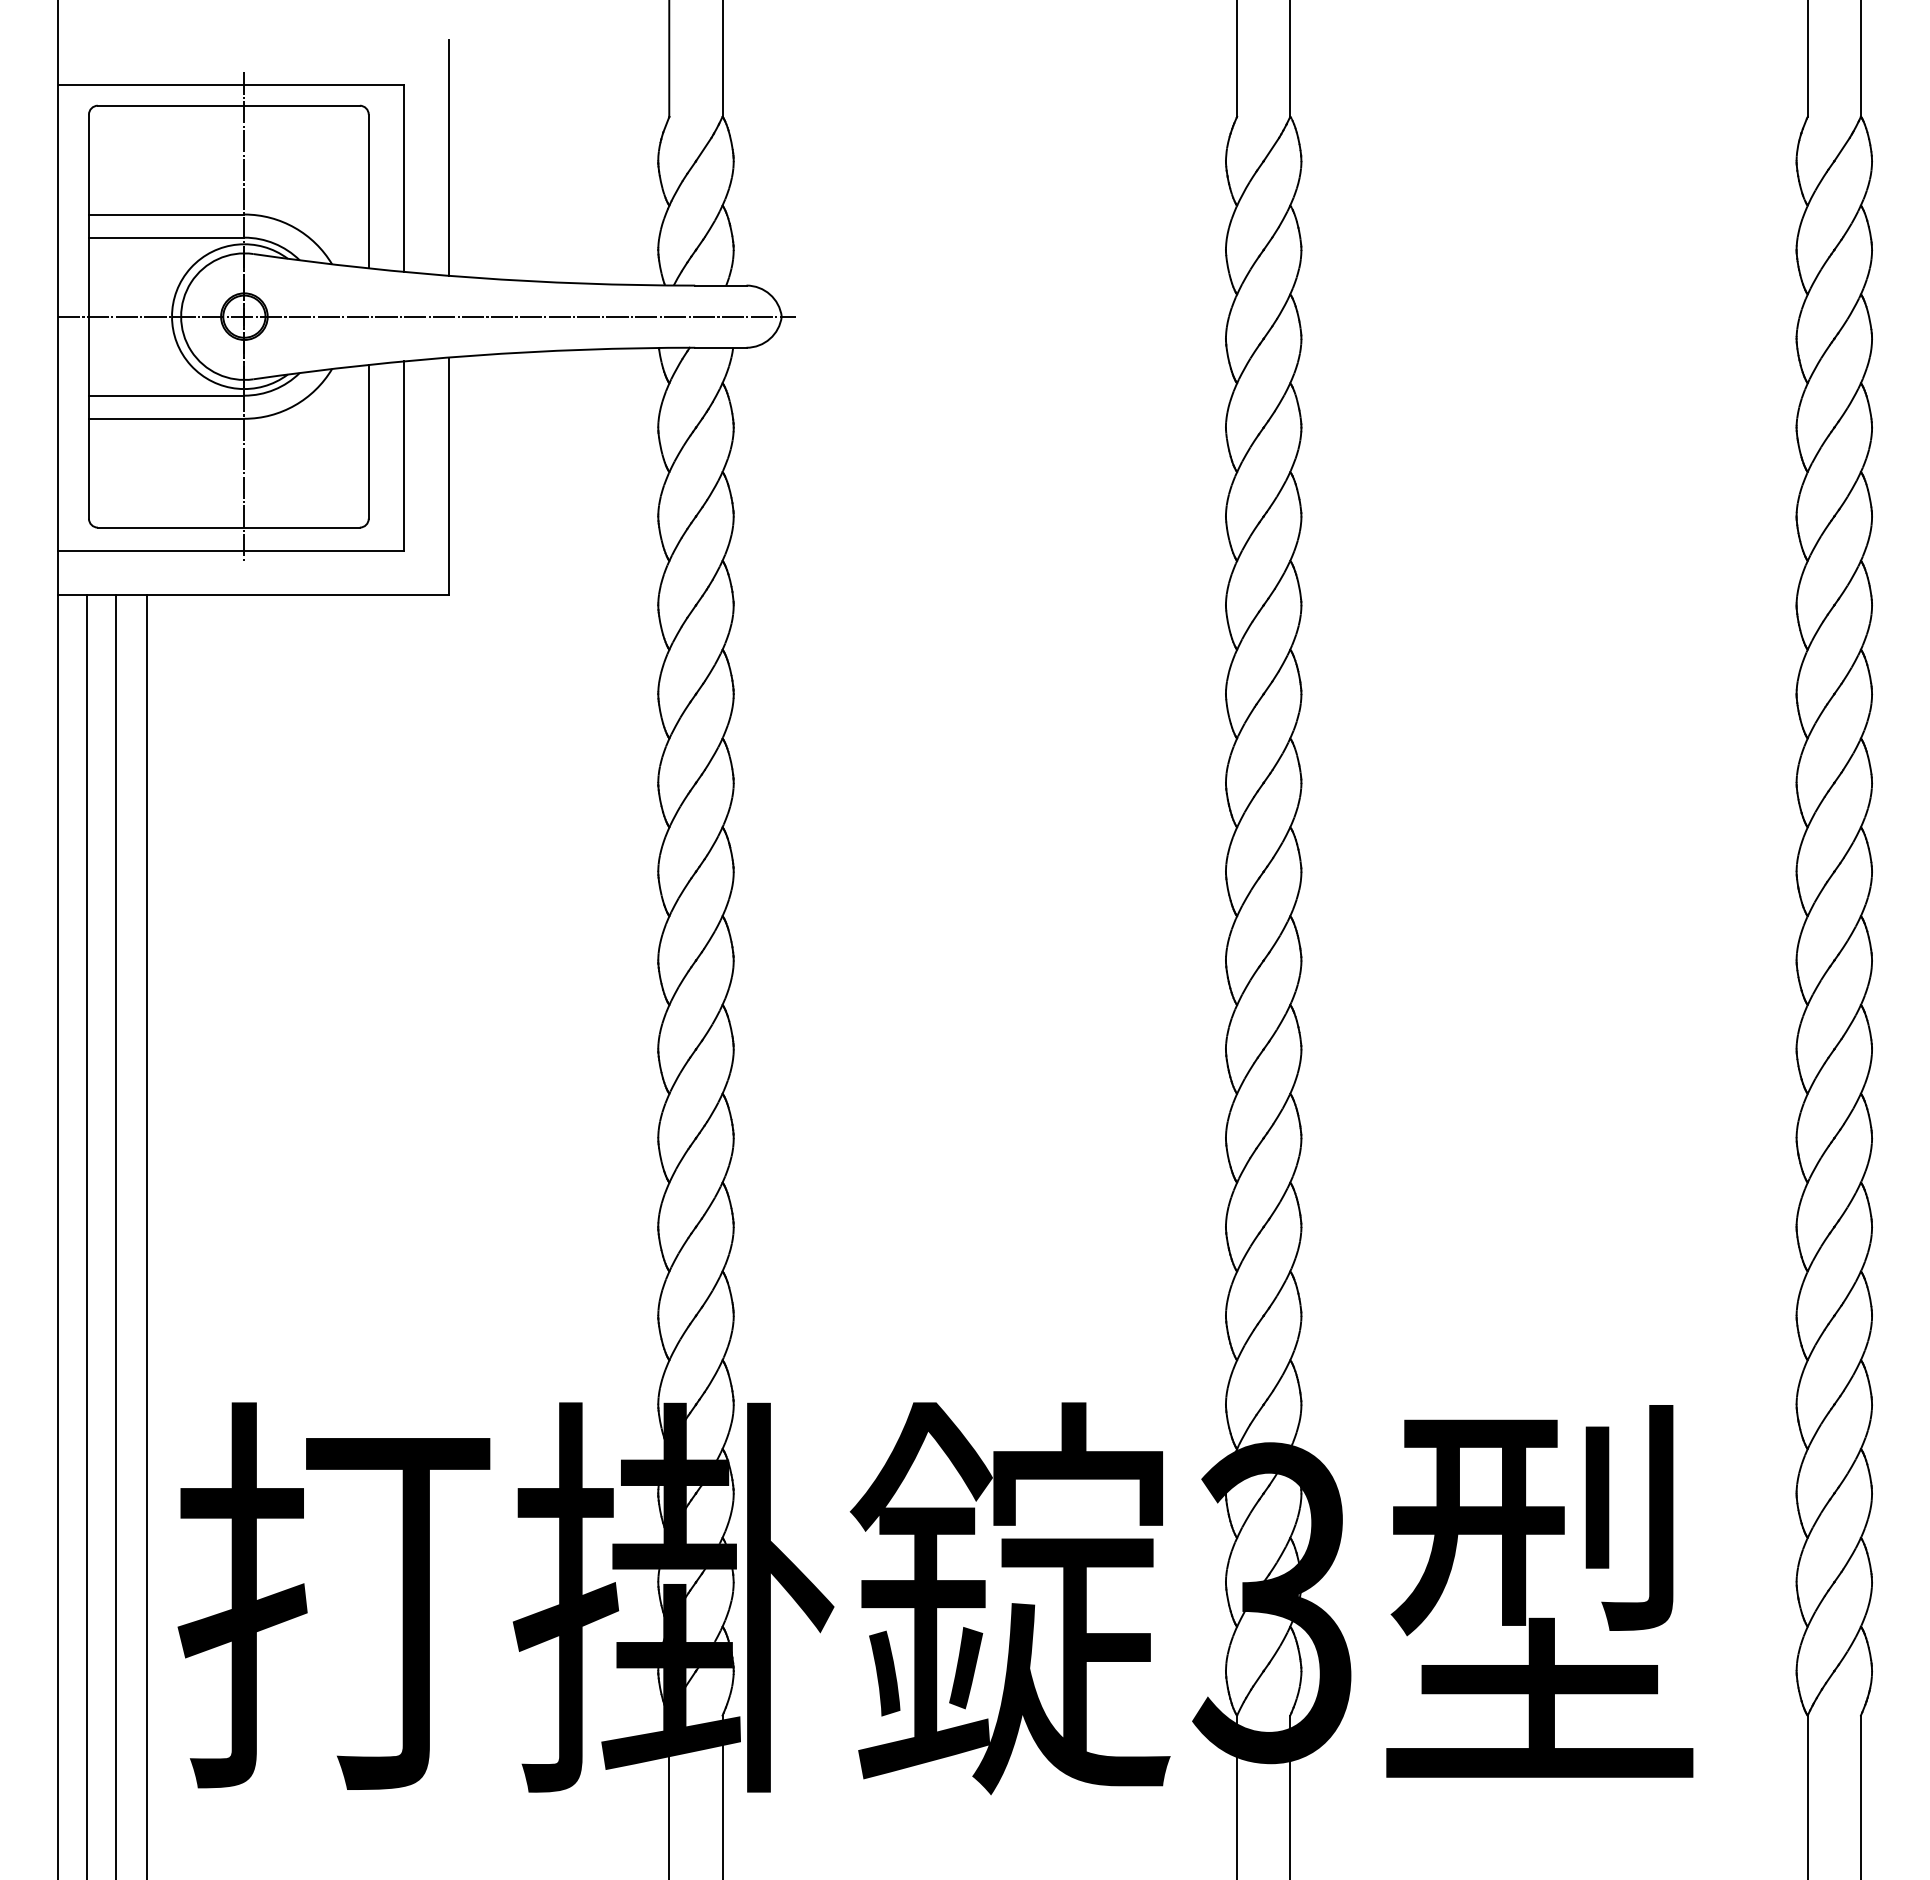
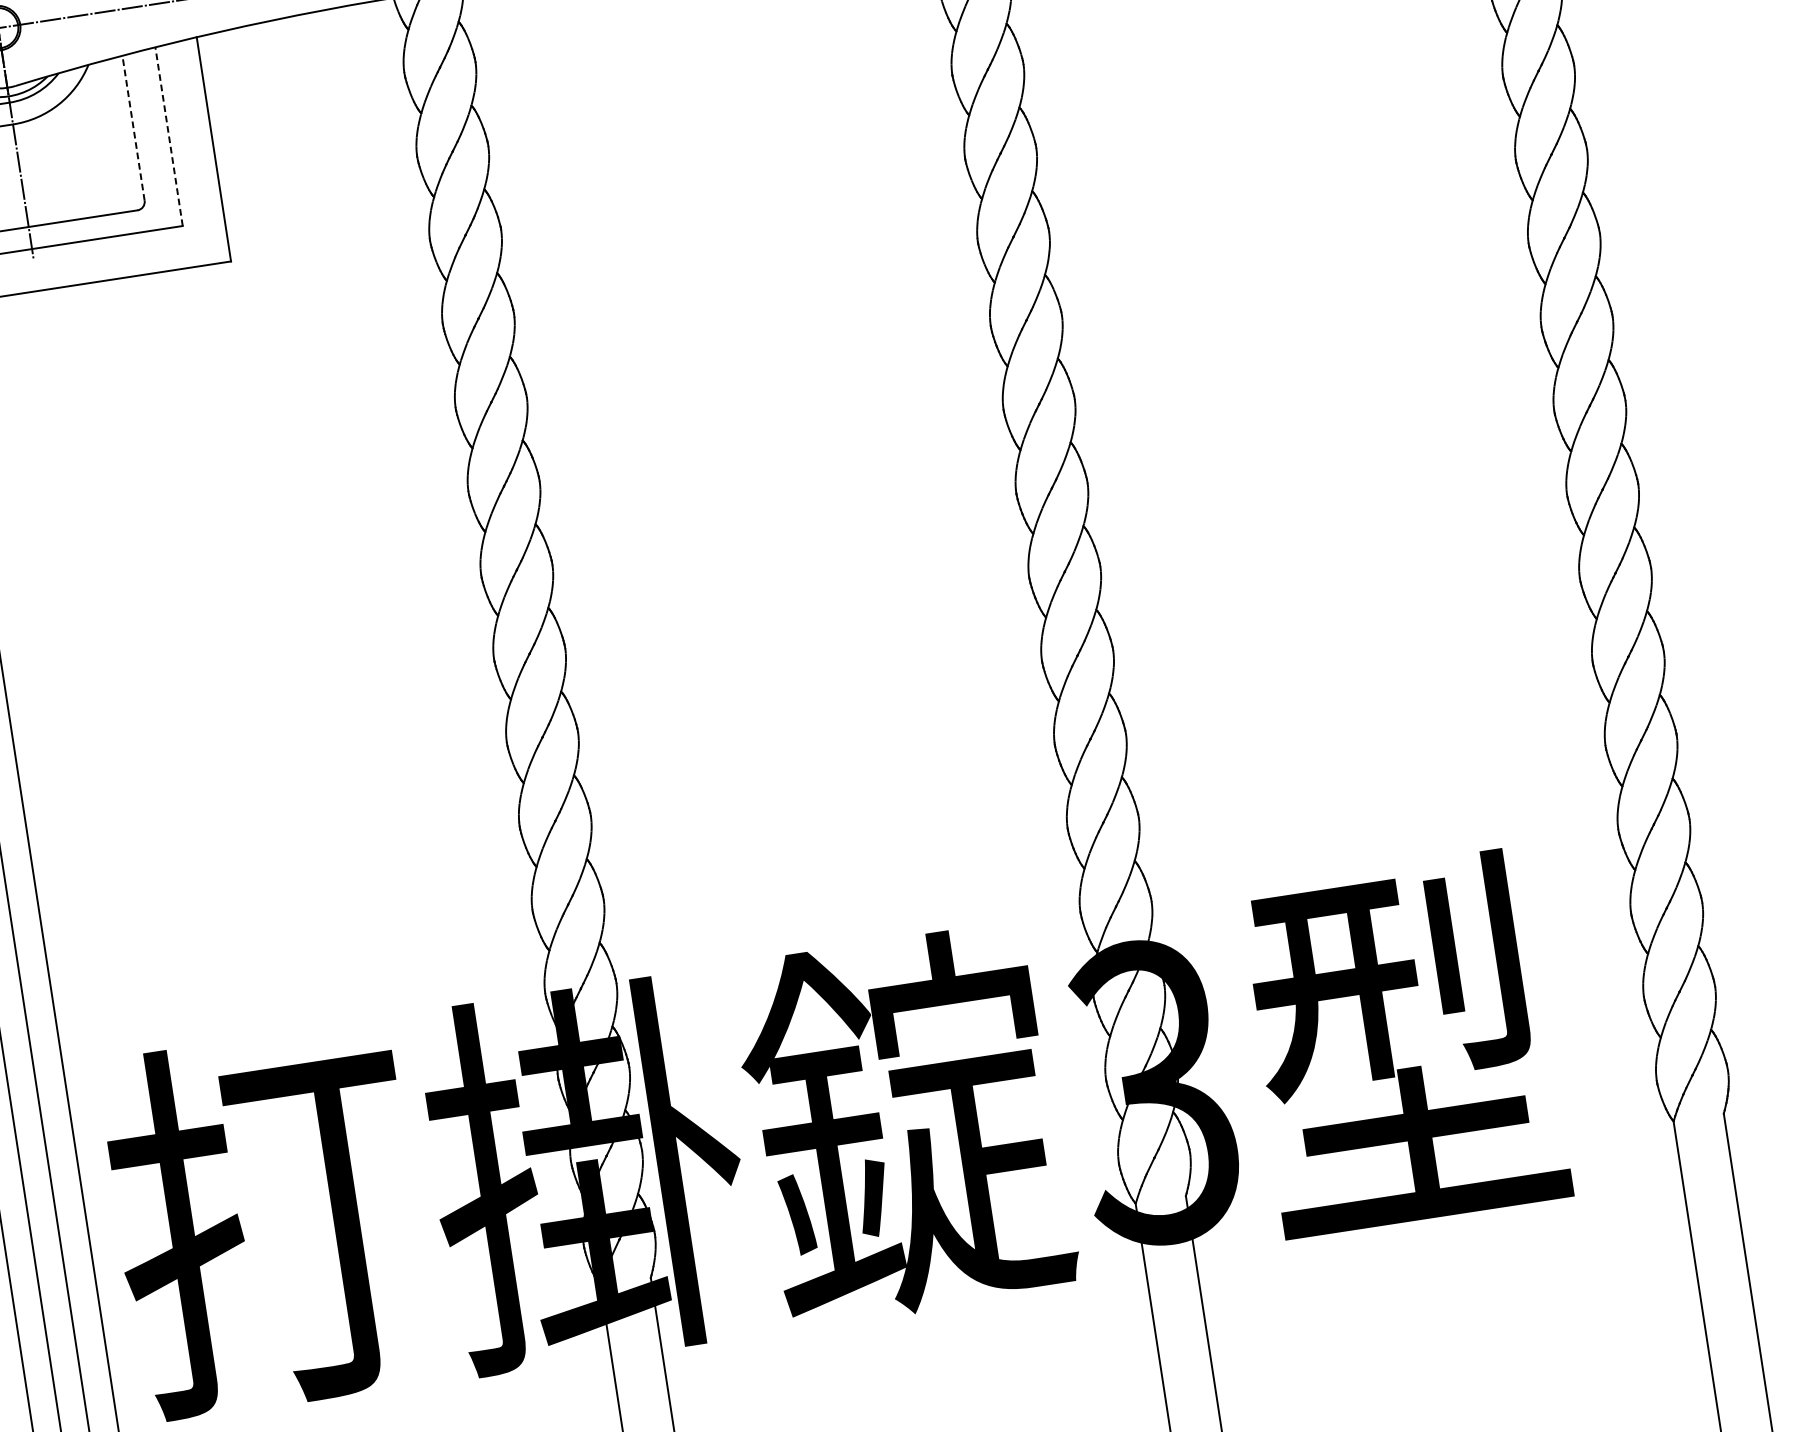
line: (368, 441) -> (133, 127), solid -> dashed
line: (404, 456) -> (169, 136), solid -> dashed

